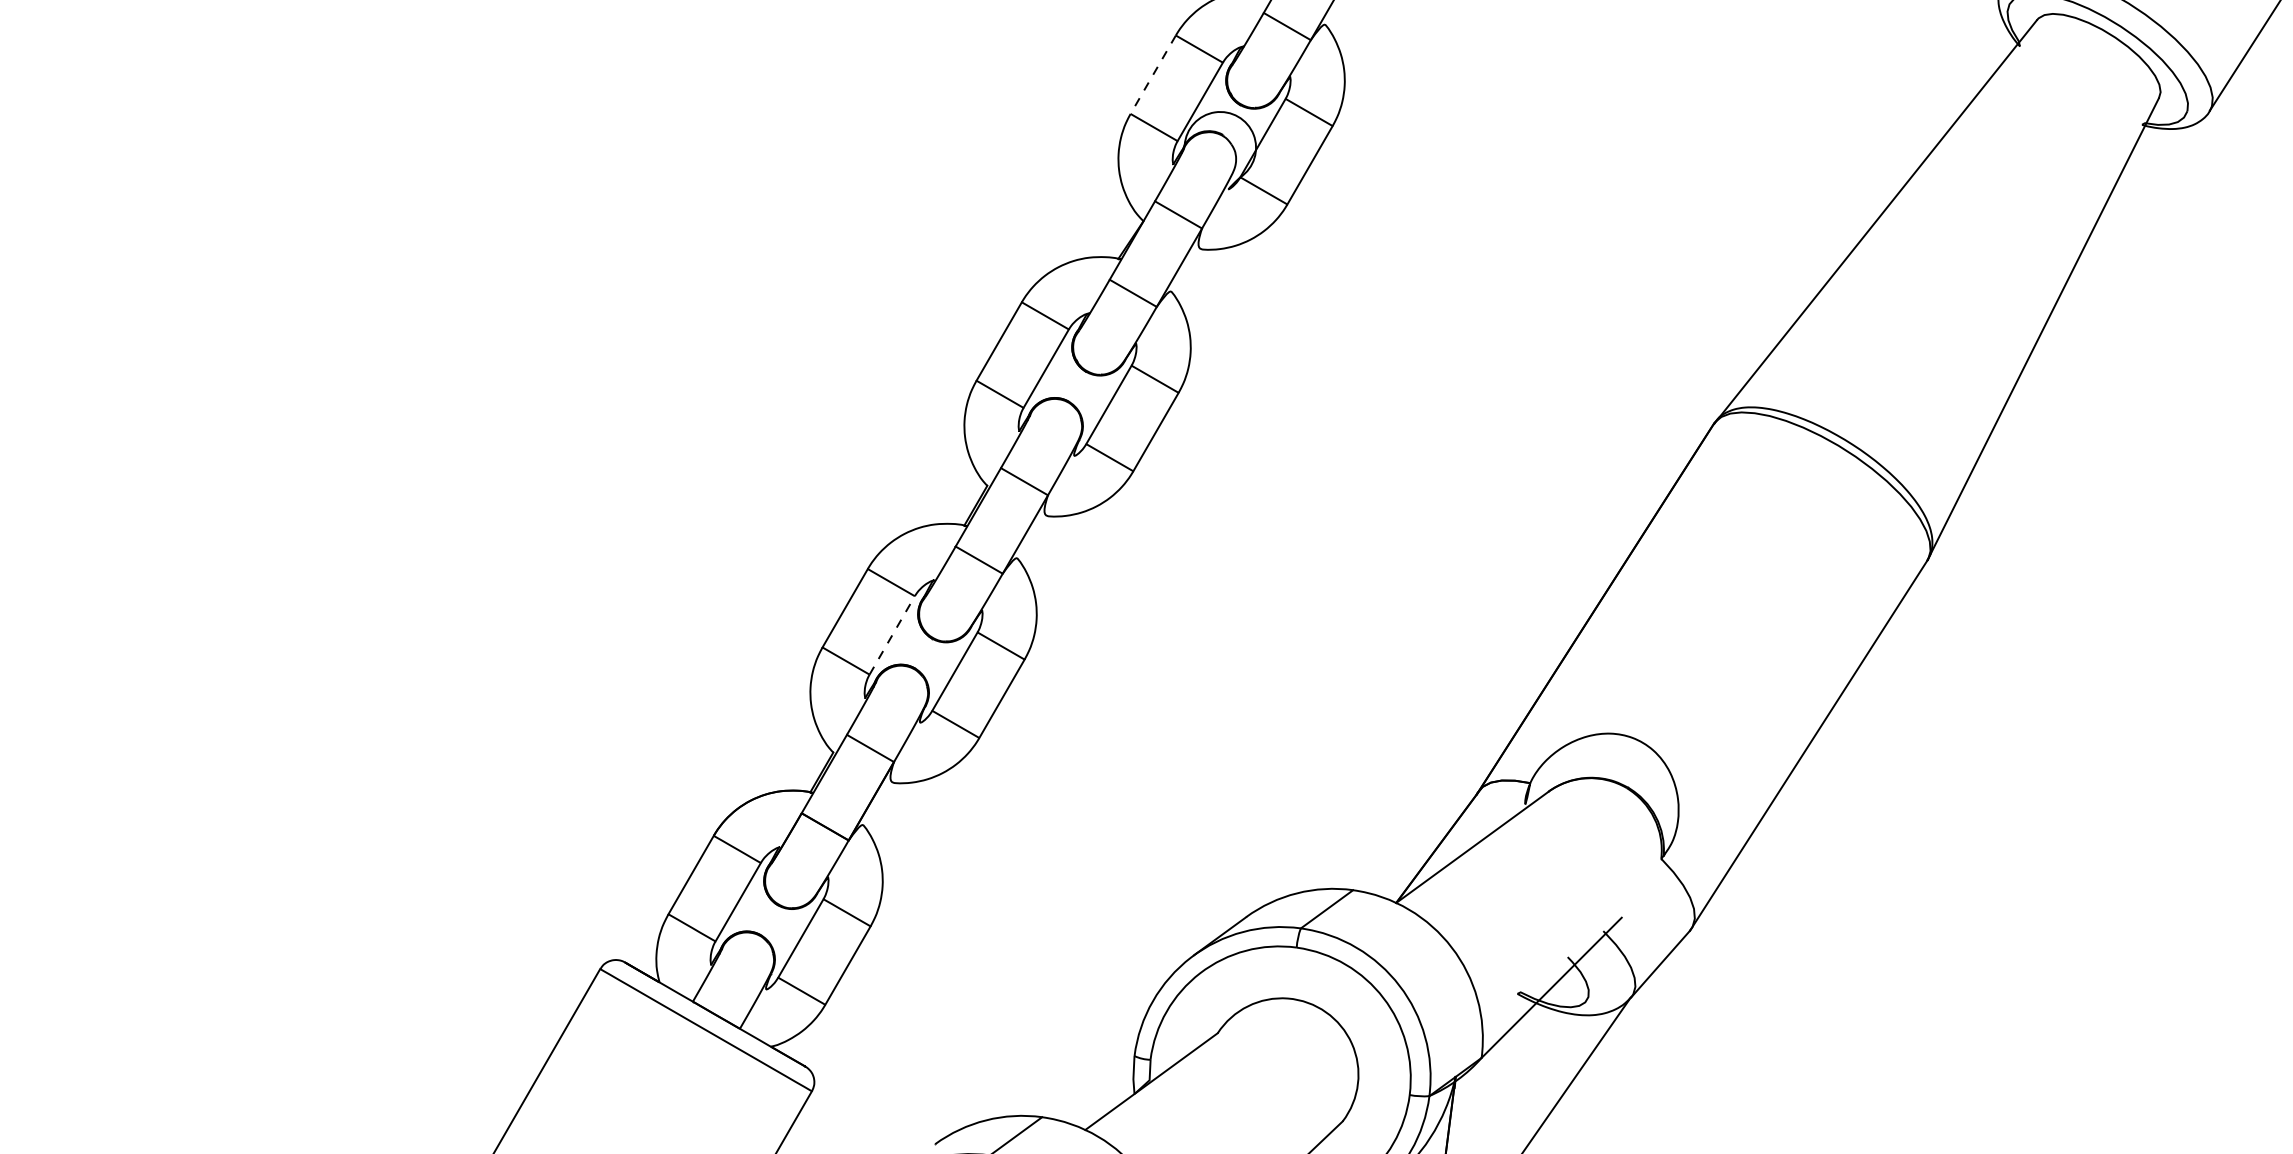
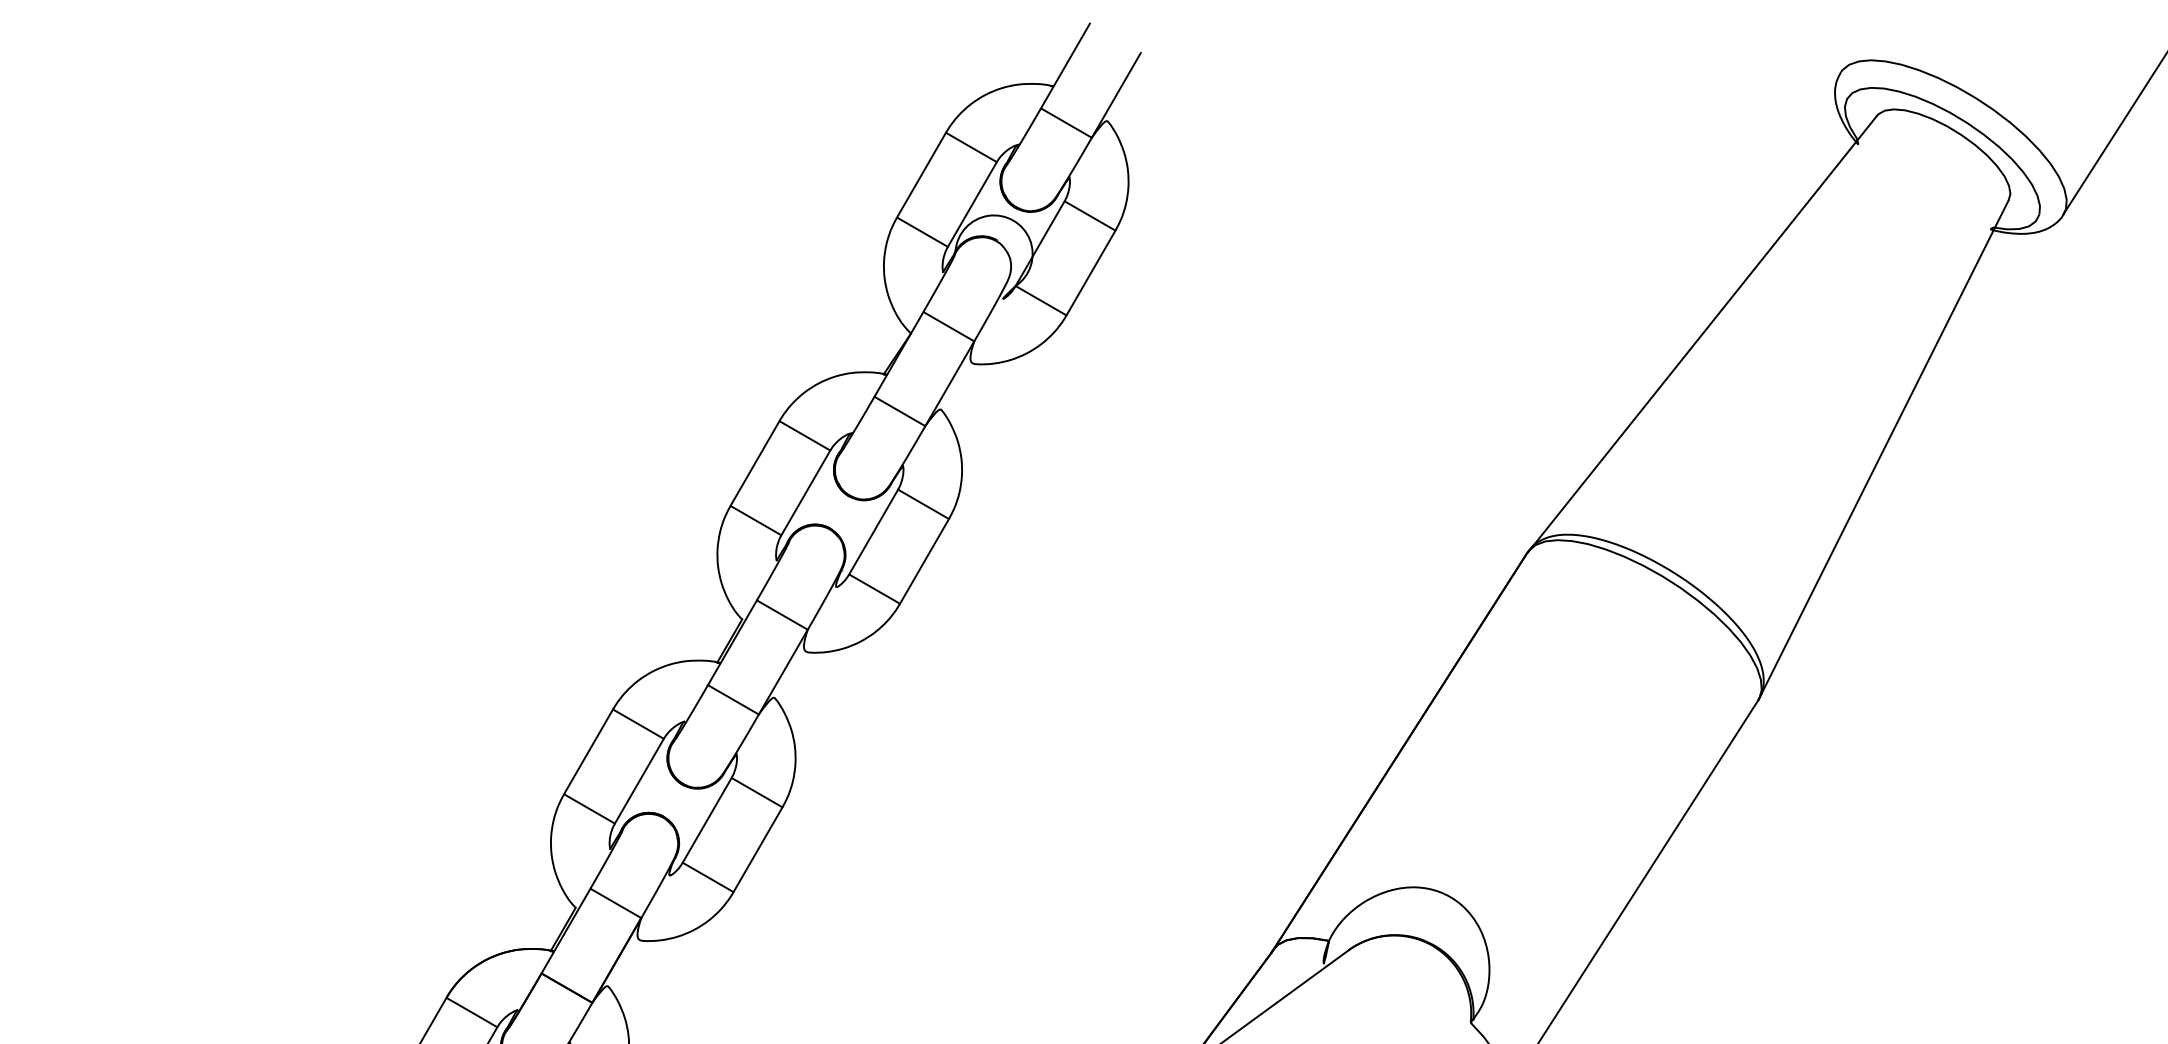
line: (1152, 75) -> (920, 175), dashed -> solid
line: (892, 635) -> (639, 781), dashed -> solid

